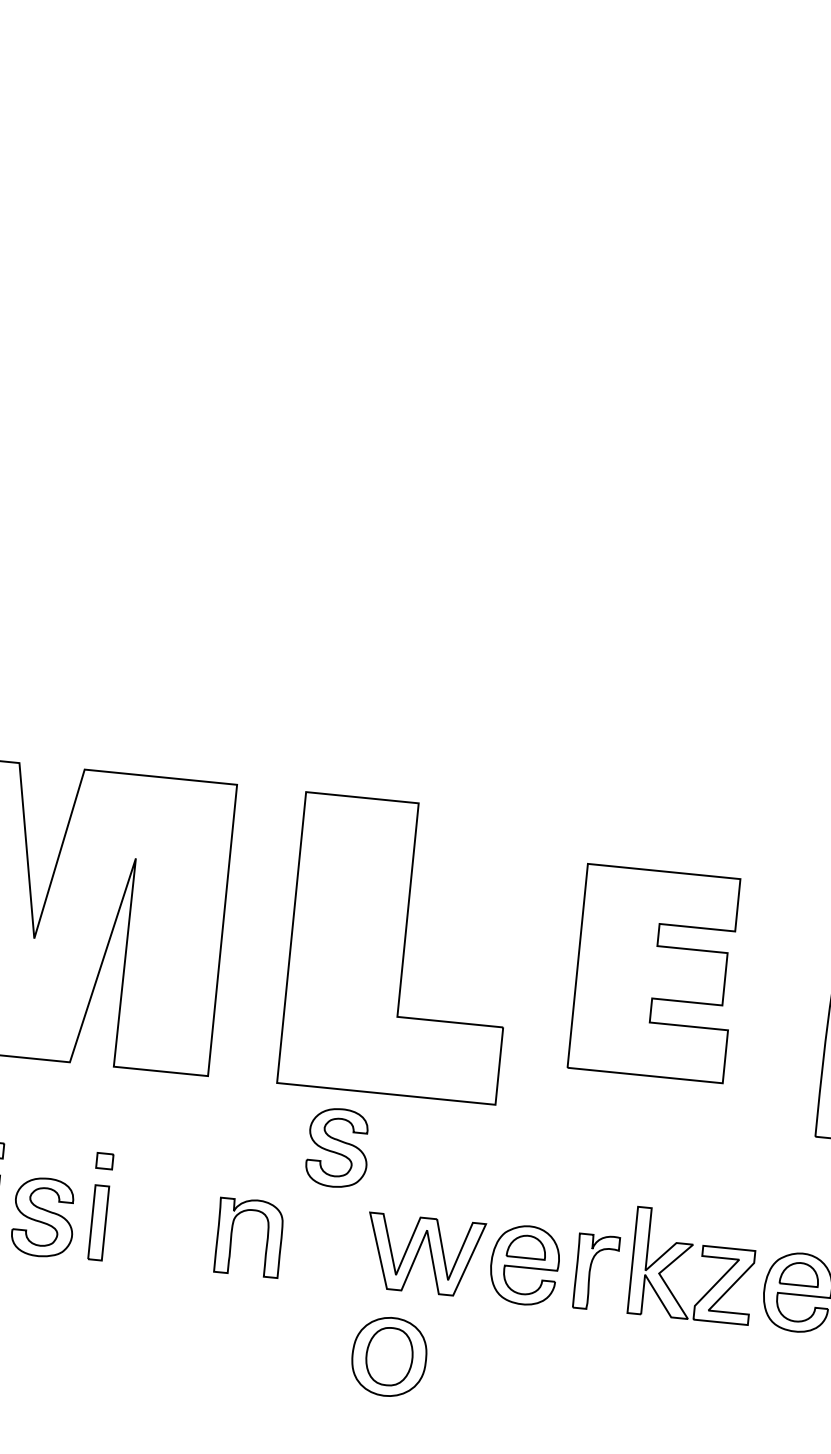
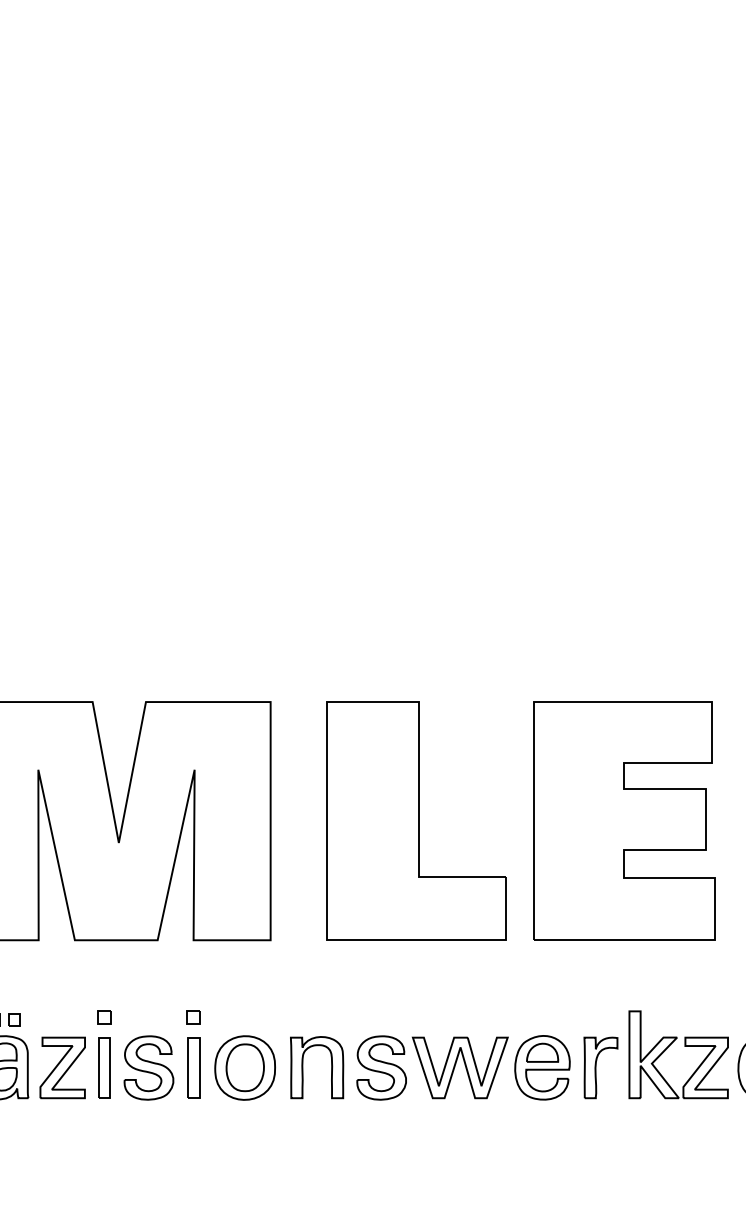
part: (655, 972) -> (624, 820), size x1.43
part: (337, 1147) -> (381, 1067), moved
part: (388, 1356) -> (244, 1067), moved

